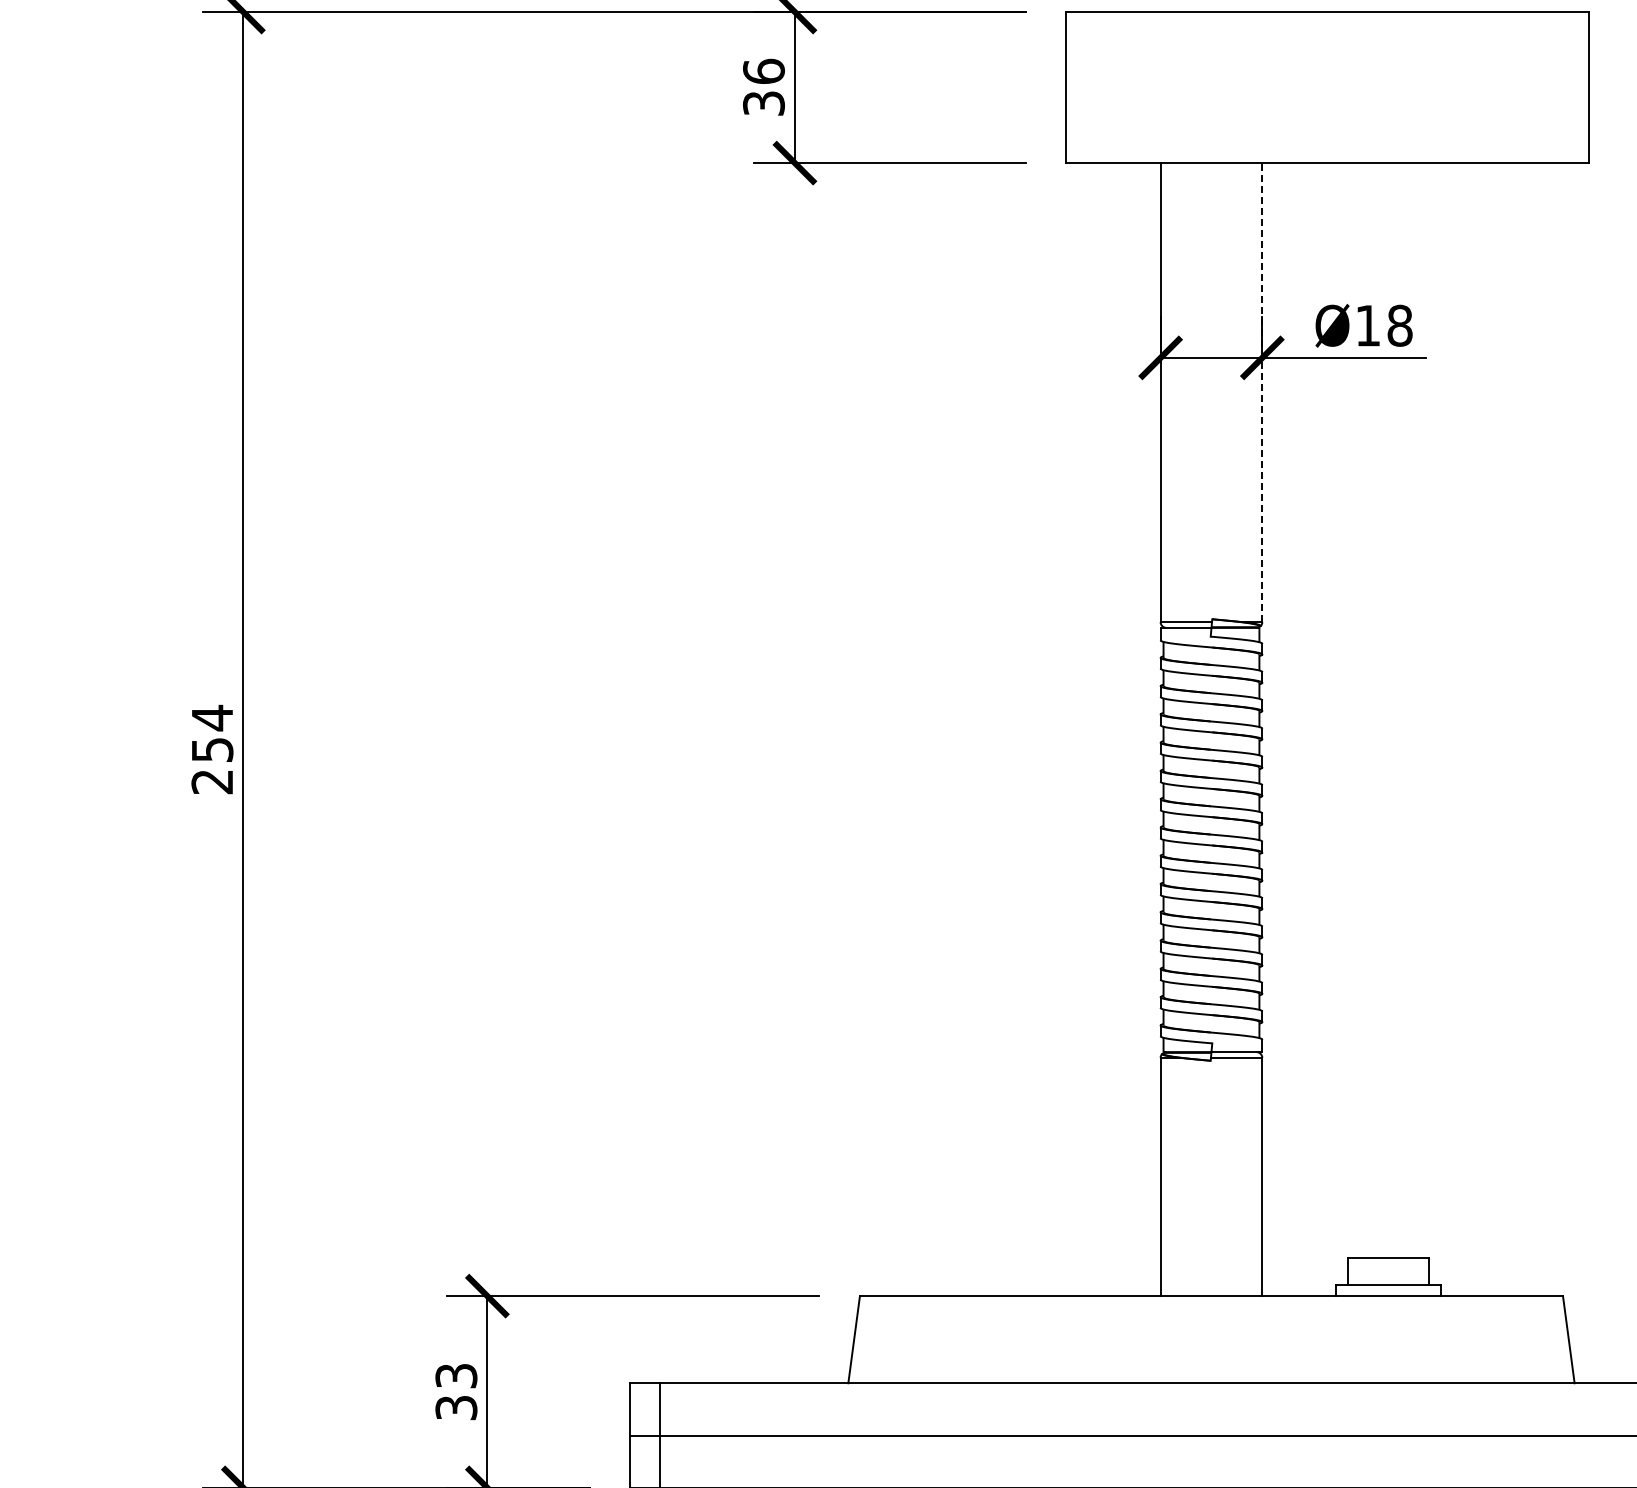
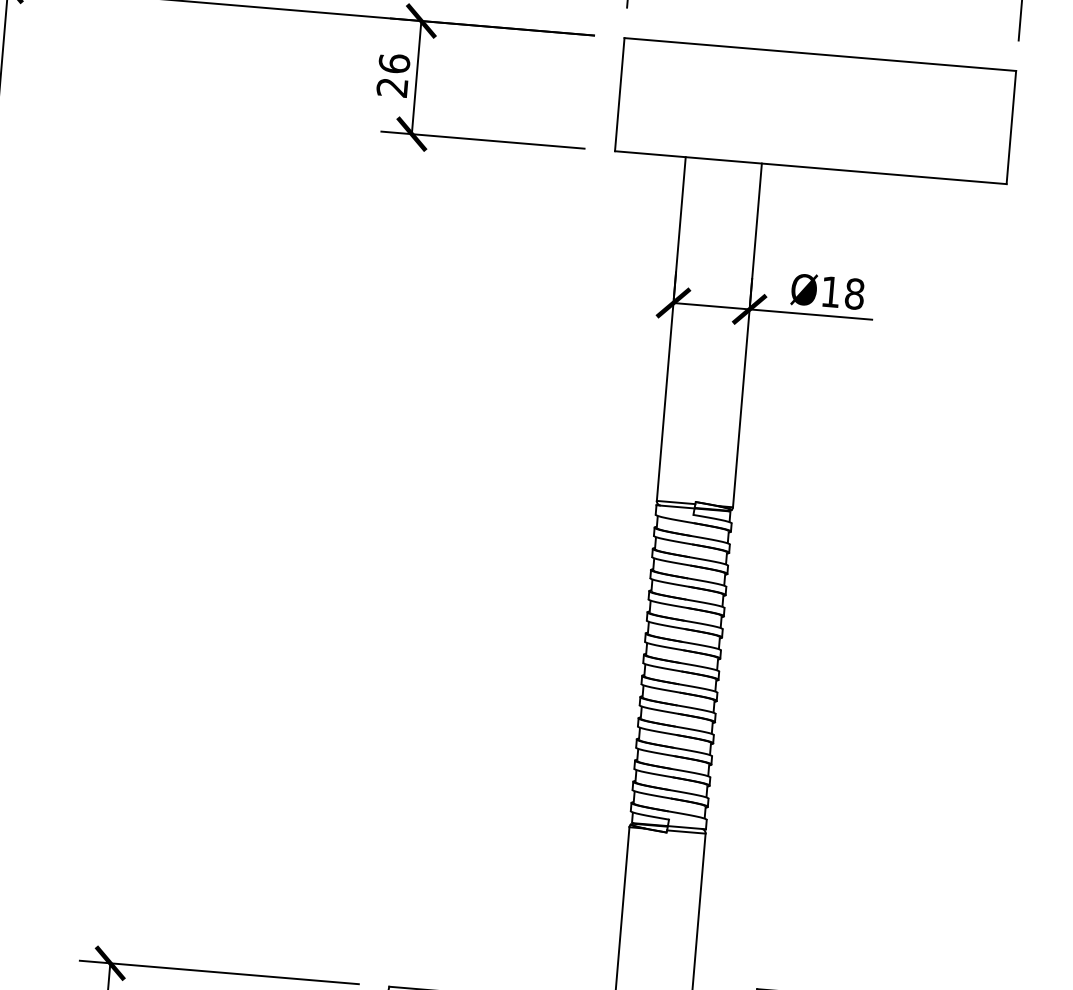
text: (763, 103) -> (392, 87), 36 -> 26
line: (1262, 392) -> (747, 335), dashed -> solid

